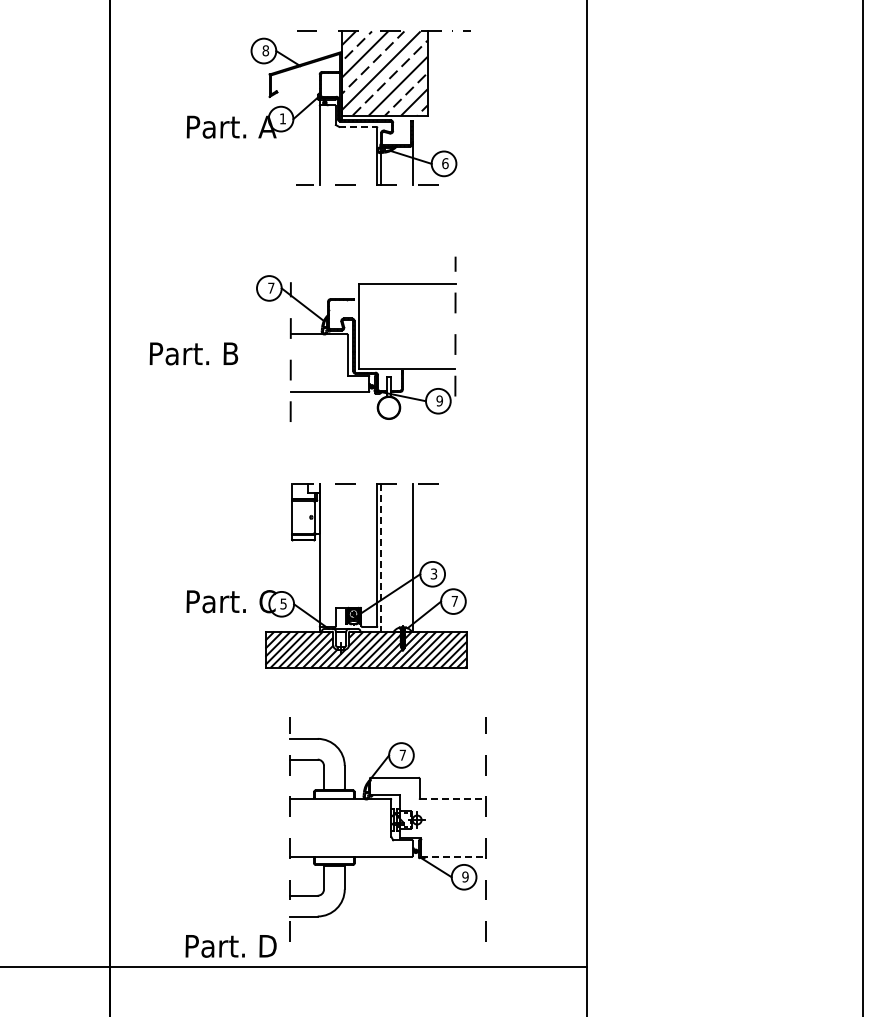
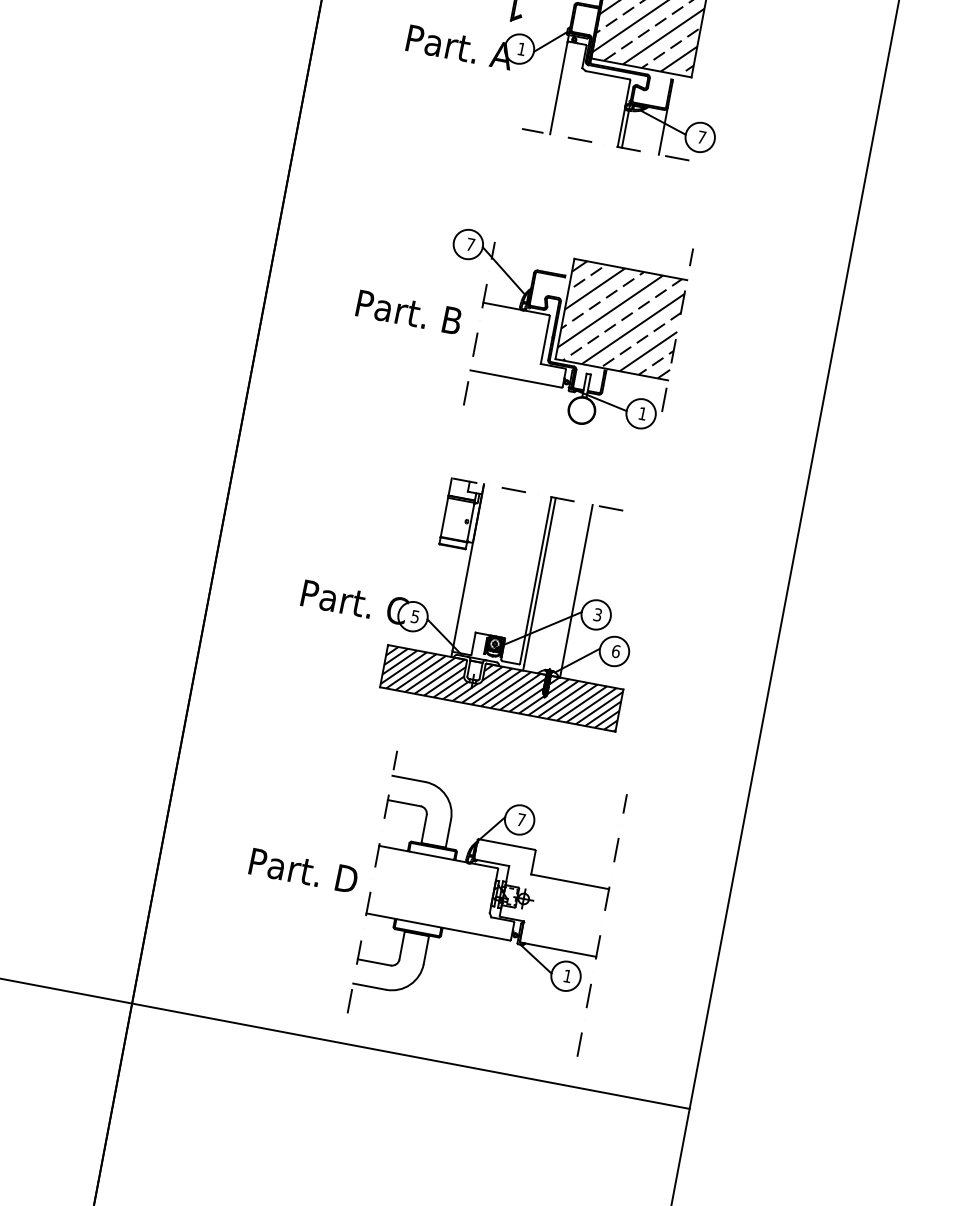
line: (357, 126) -> (607, 74), dashed -> solid
text: (445, 163) -> (701, 137), 6 -> 7
hatch: (407, 326) -> (621, 319), added
text: (193, 353) -> (408, 312), moved
text: (439, 400) -> (642, 413), 9 -> 1
line: (381, 555) -> (540, 581), dashed -> solid
text: (454, 600) -> (615, 650), 7 -> 6
line: (453, 798) -> (571, 881), dashed -> solid
line: (454, 856) -> (559, 949), dashed -> solid
text: (465, 876) -> (567, 975), 9 -> 1
text: (230, 946) -> (302, 871), moved

